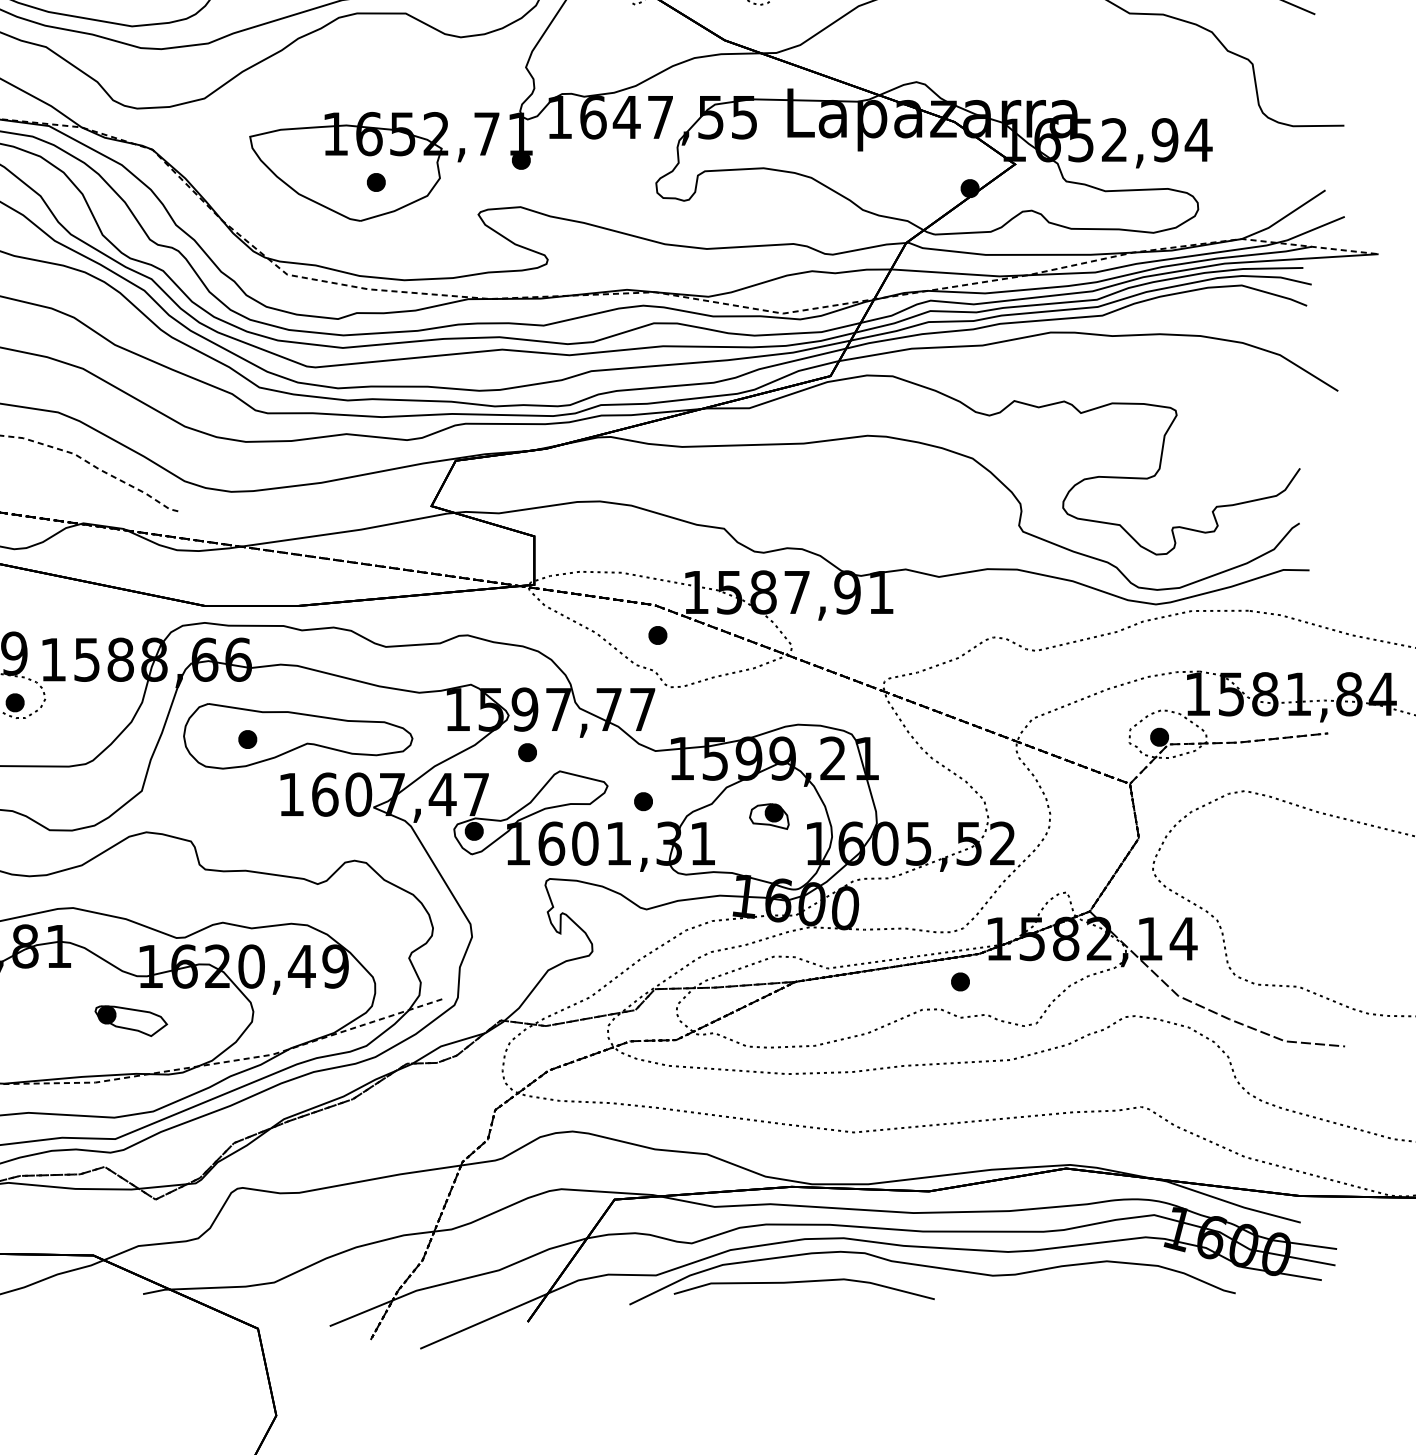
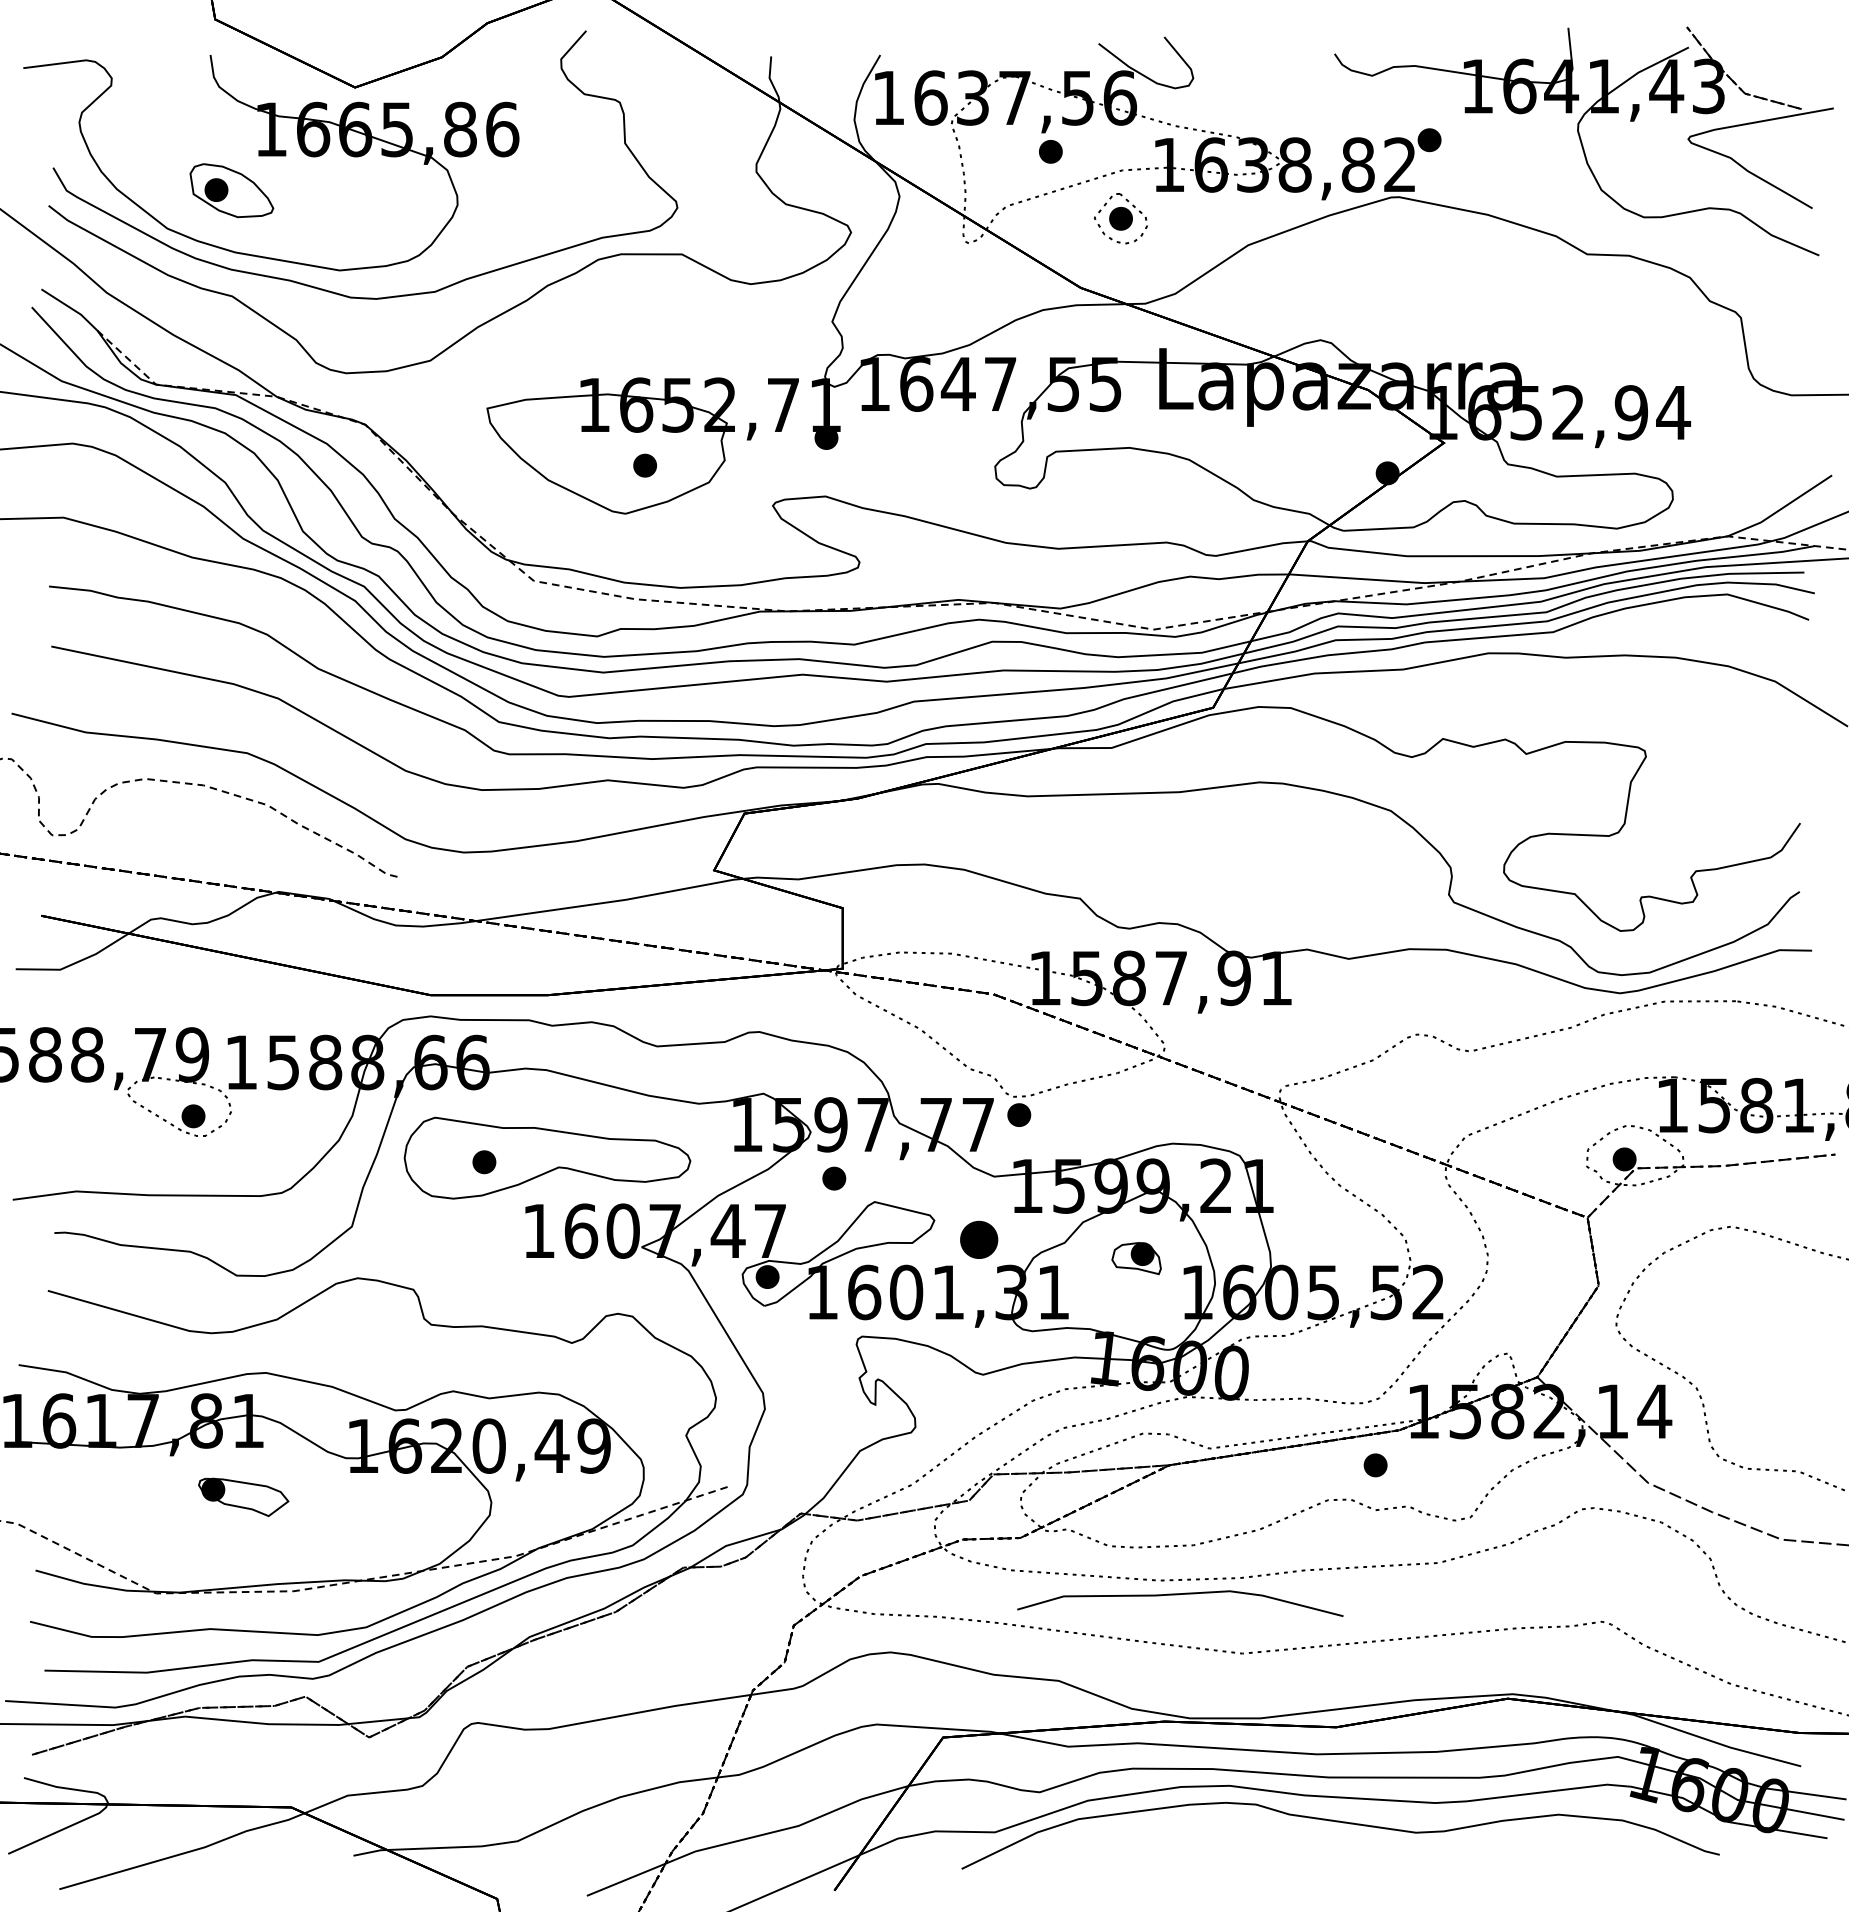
part: (658, 634) -> (1019, 1114), moved
part: (643, 801) -> (979, 1239), size x1.6
part: (131, 1020) -> (243, 1496), moved
curve: (802, 1282) -> (1178, 1595), moved

